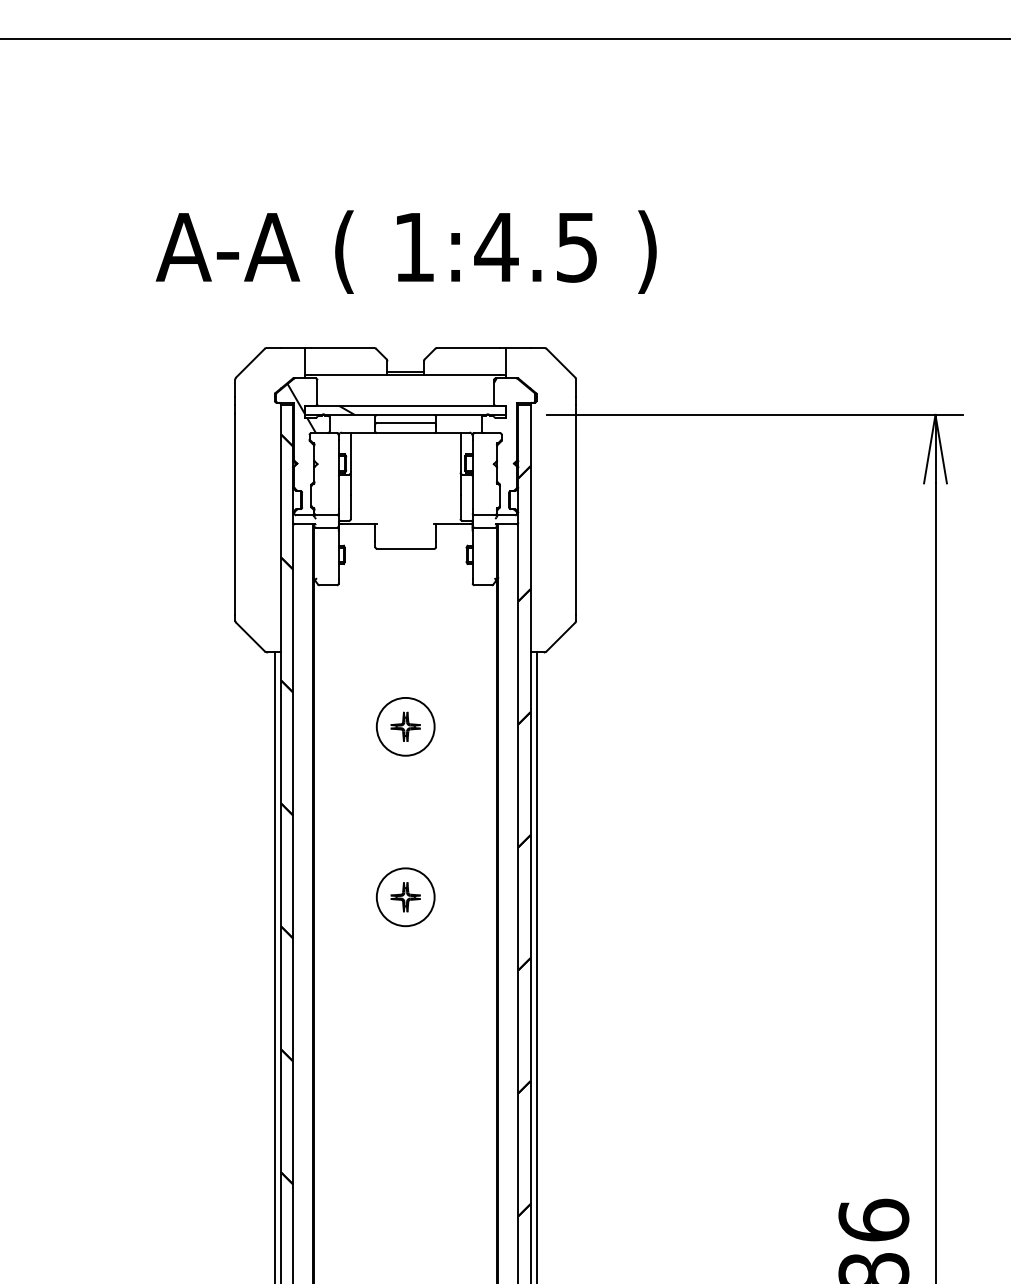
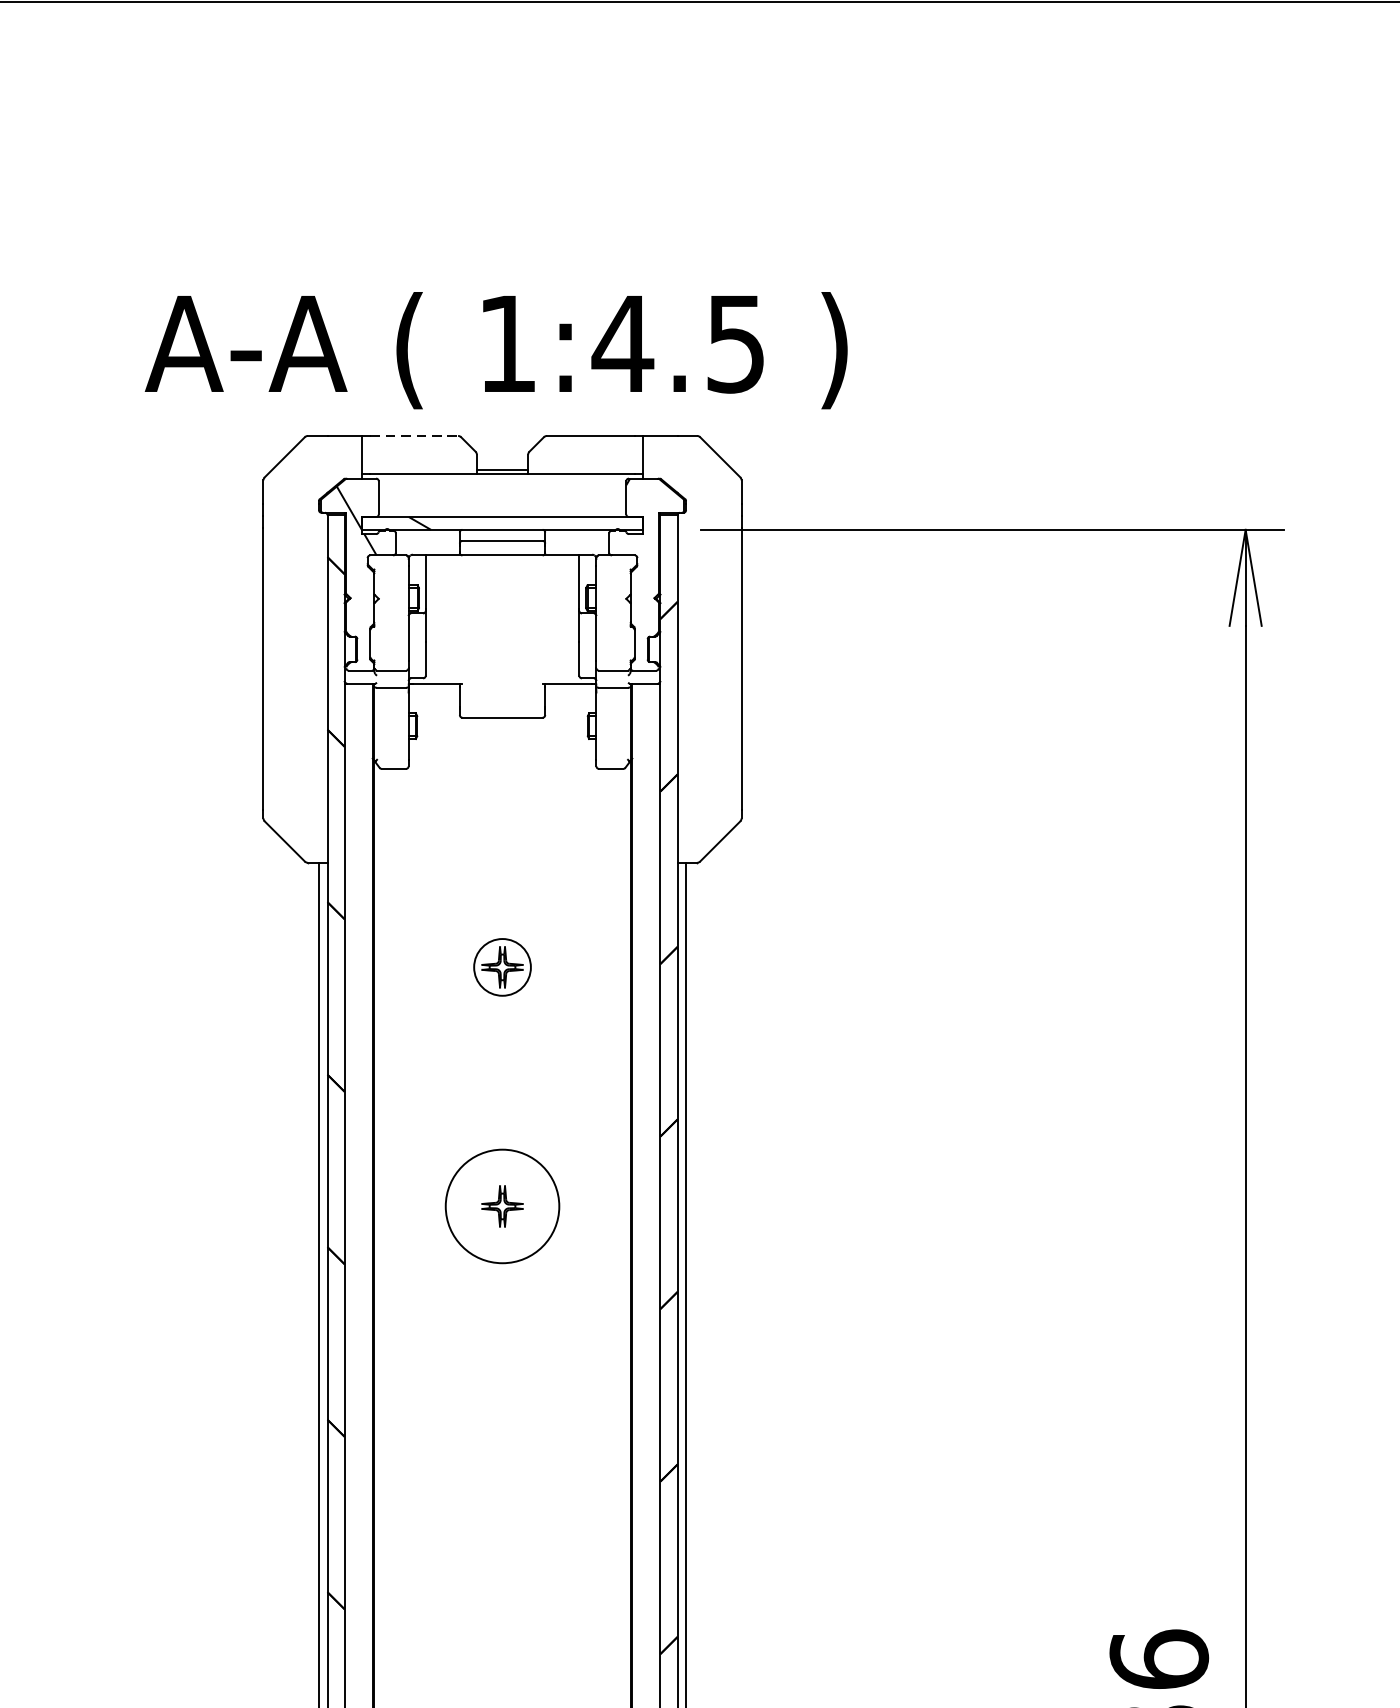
text: (405, 251) -> (495, 349), moved
line: (343, 347) -> (415, 435), solid -> dashed
circle: (405, 726) -> (502, 966), size x0.7
circle: (405, 897) -> (502, 1206), size x1.4

